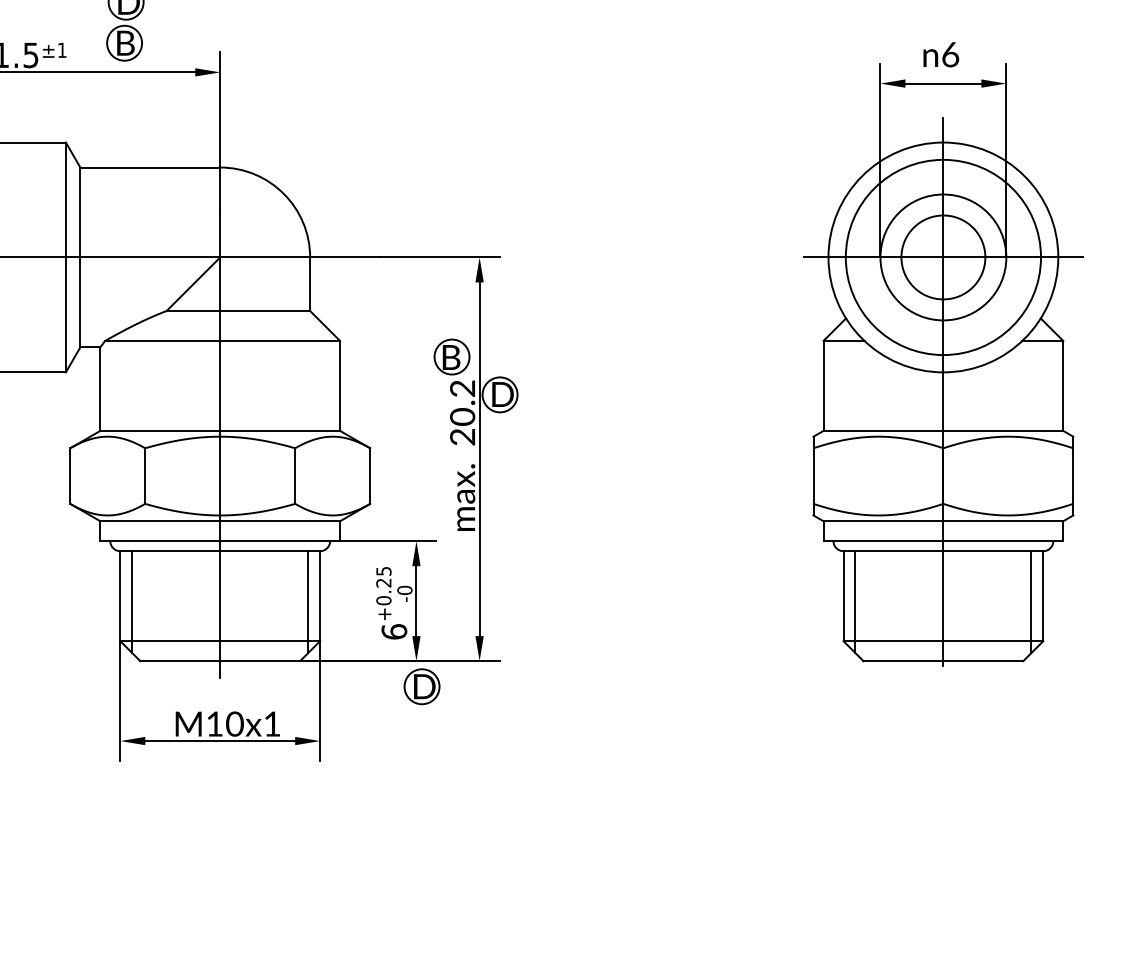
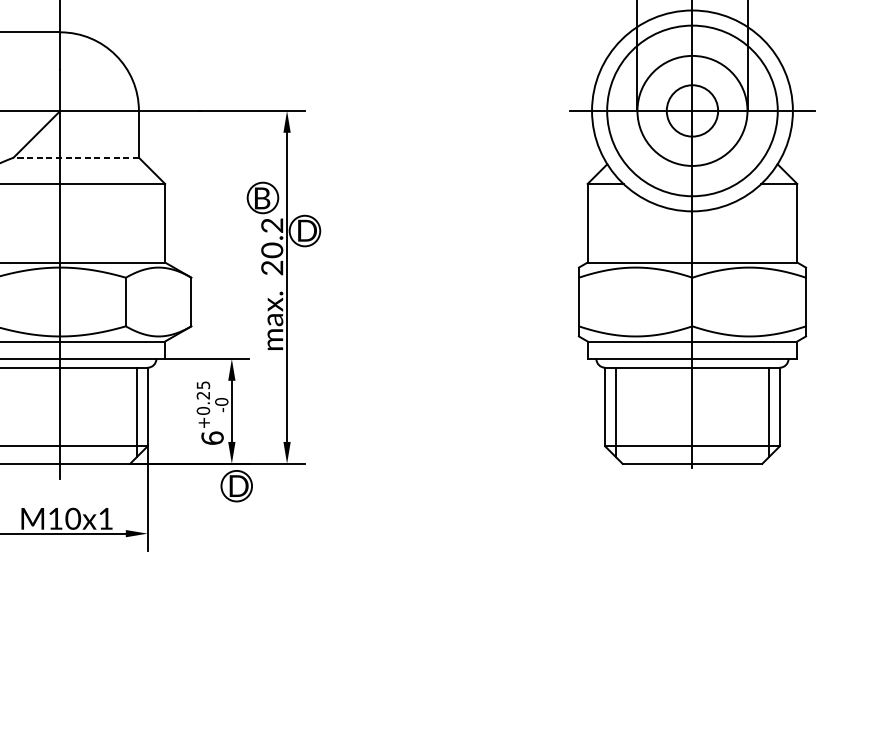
circle: (943, 257) -> (692, 110), size x0.7
line: (238, 311) -> (76, 158), solid -> dashed

